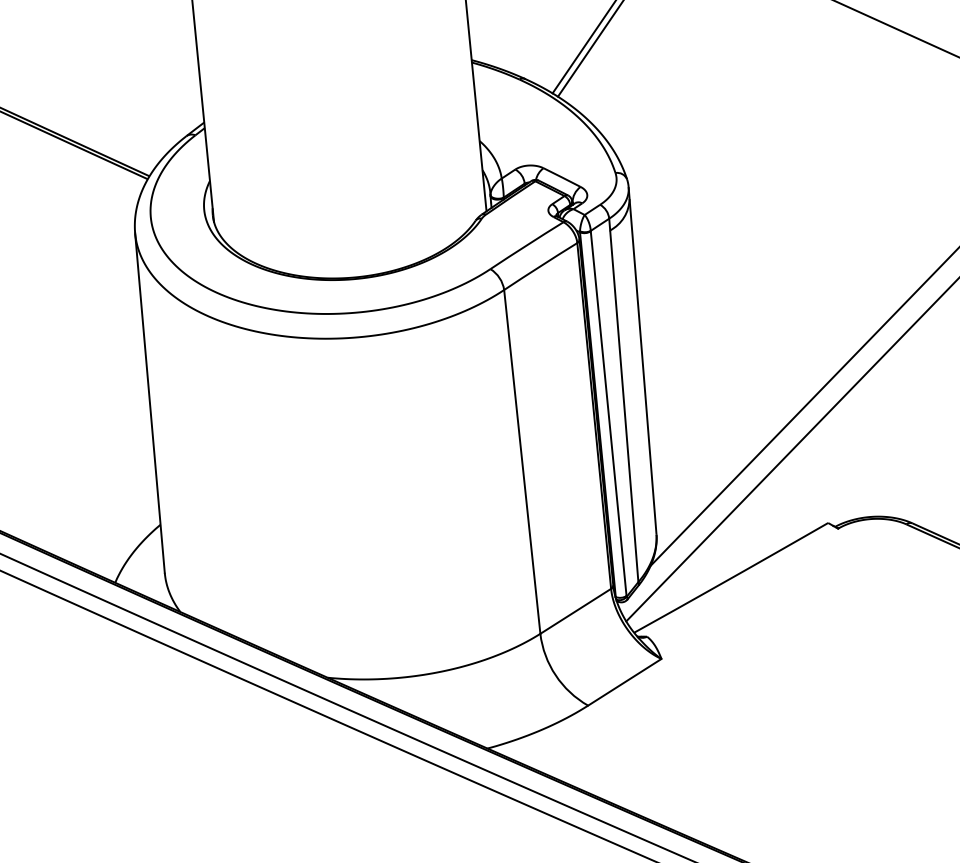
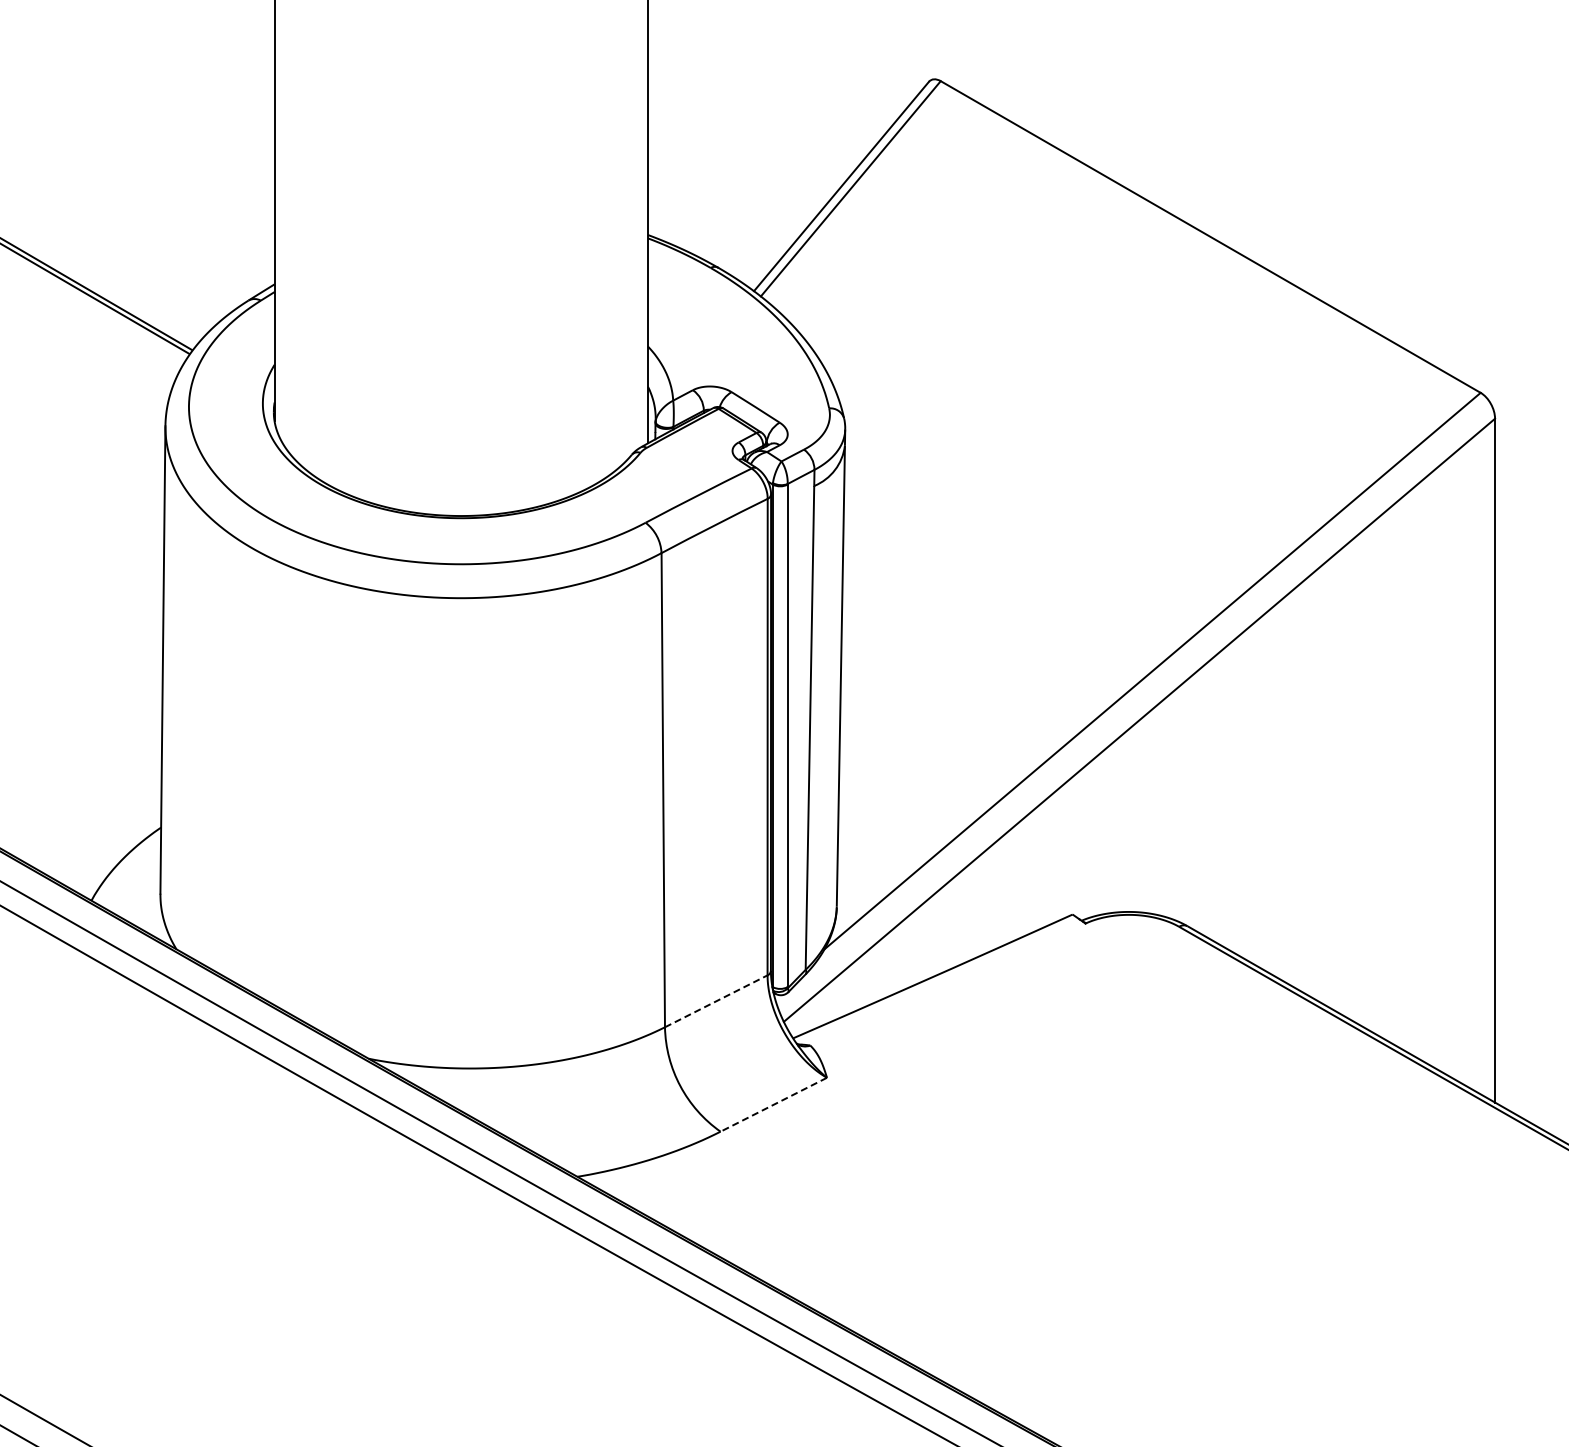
line: (575, 611) -> (716, 1001), solid -> dashed
line: (624, 682) -> (773, 1104), solid -> dashed

